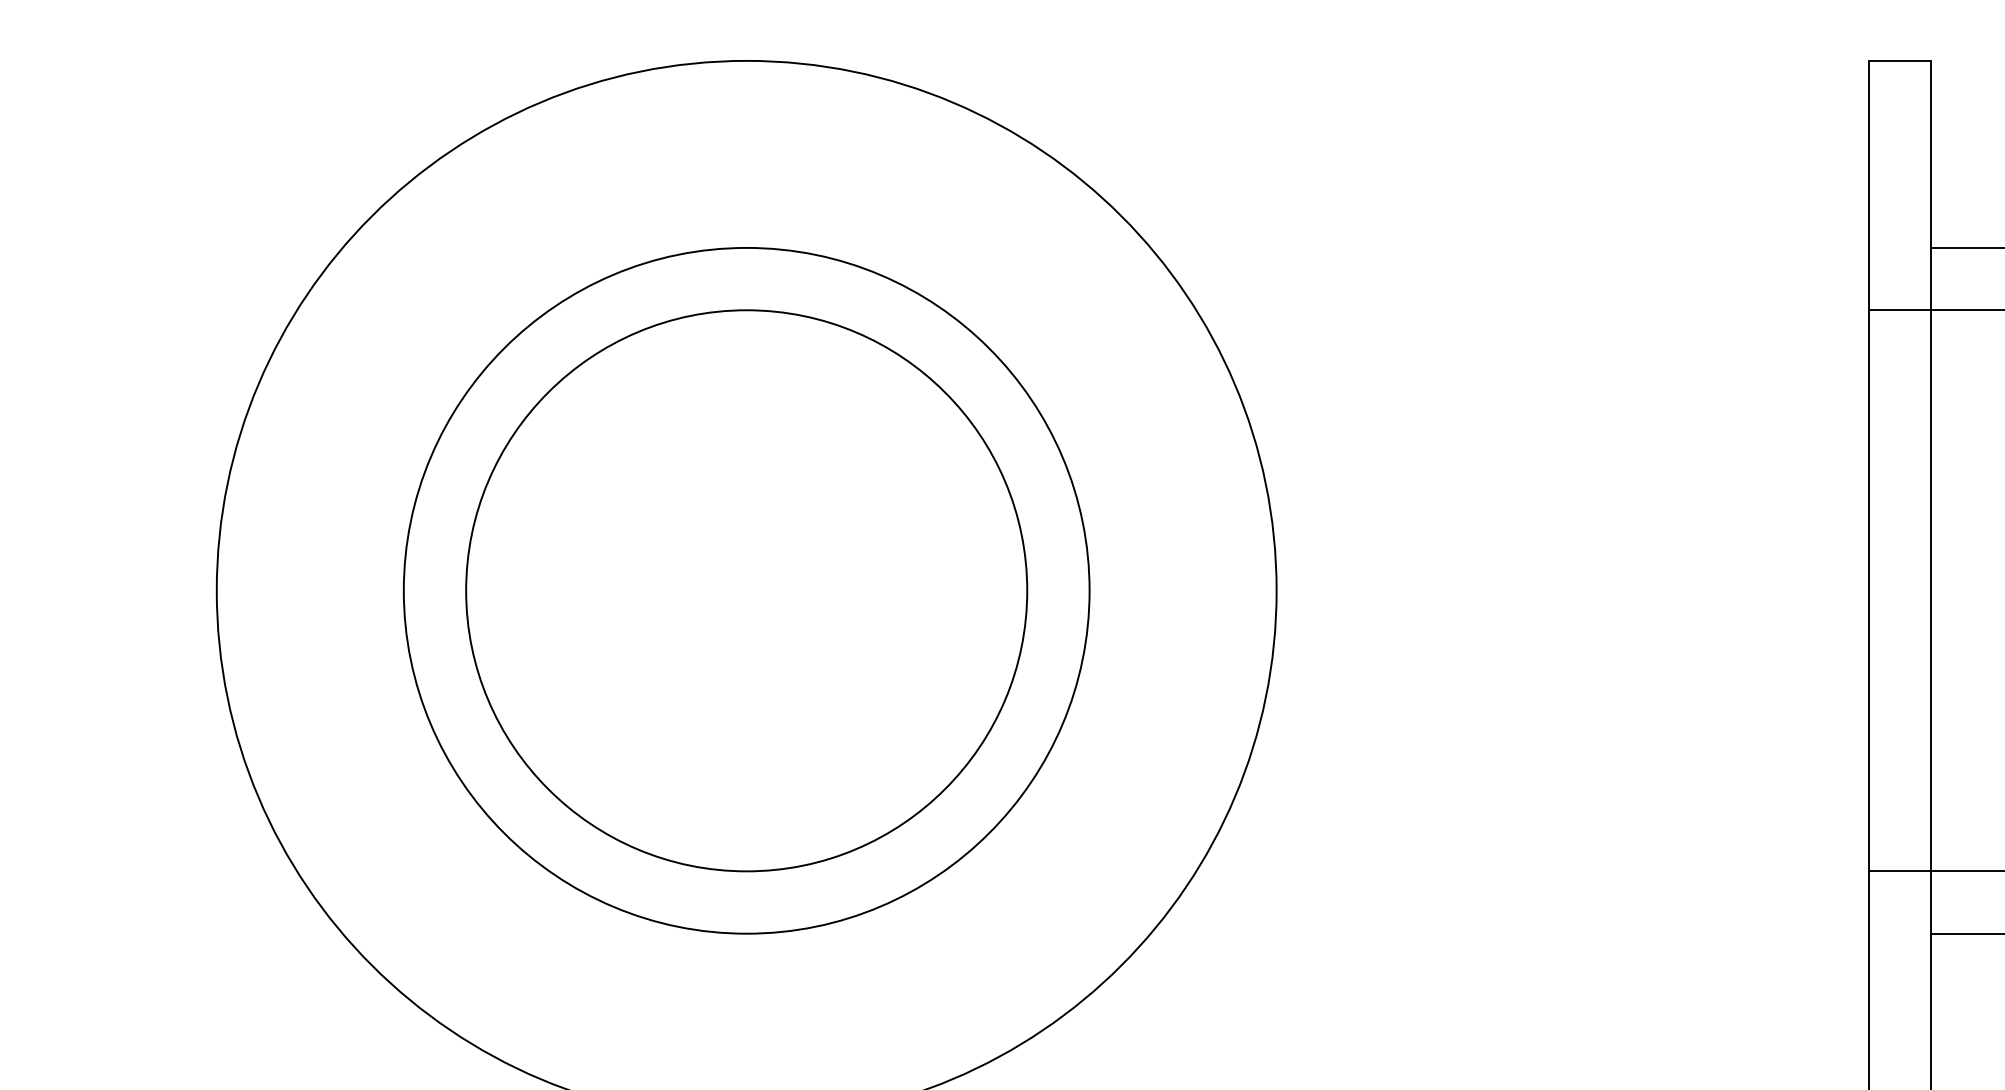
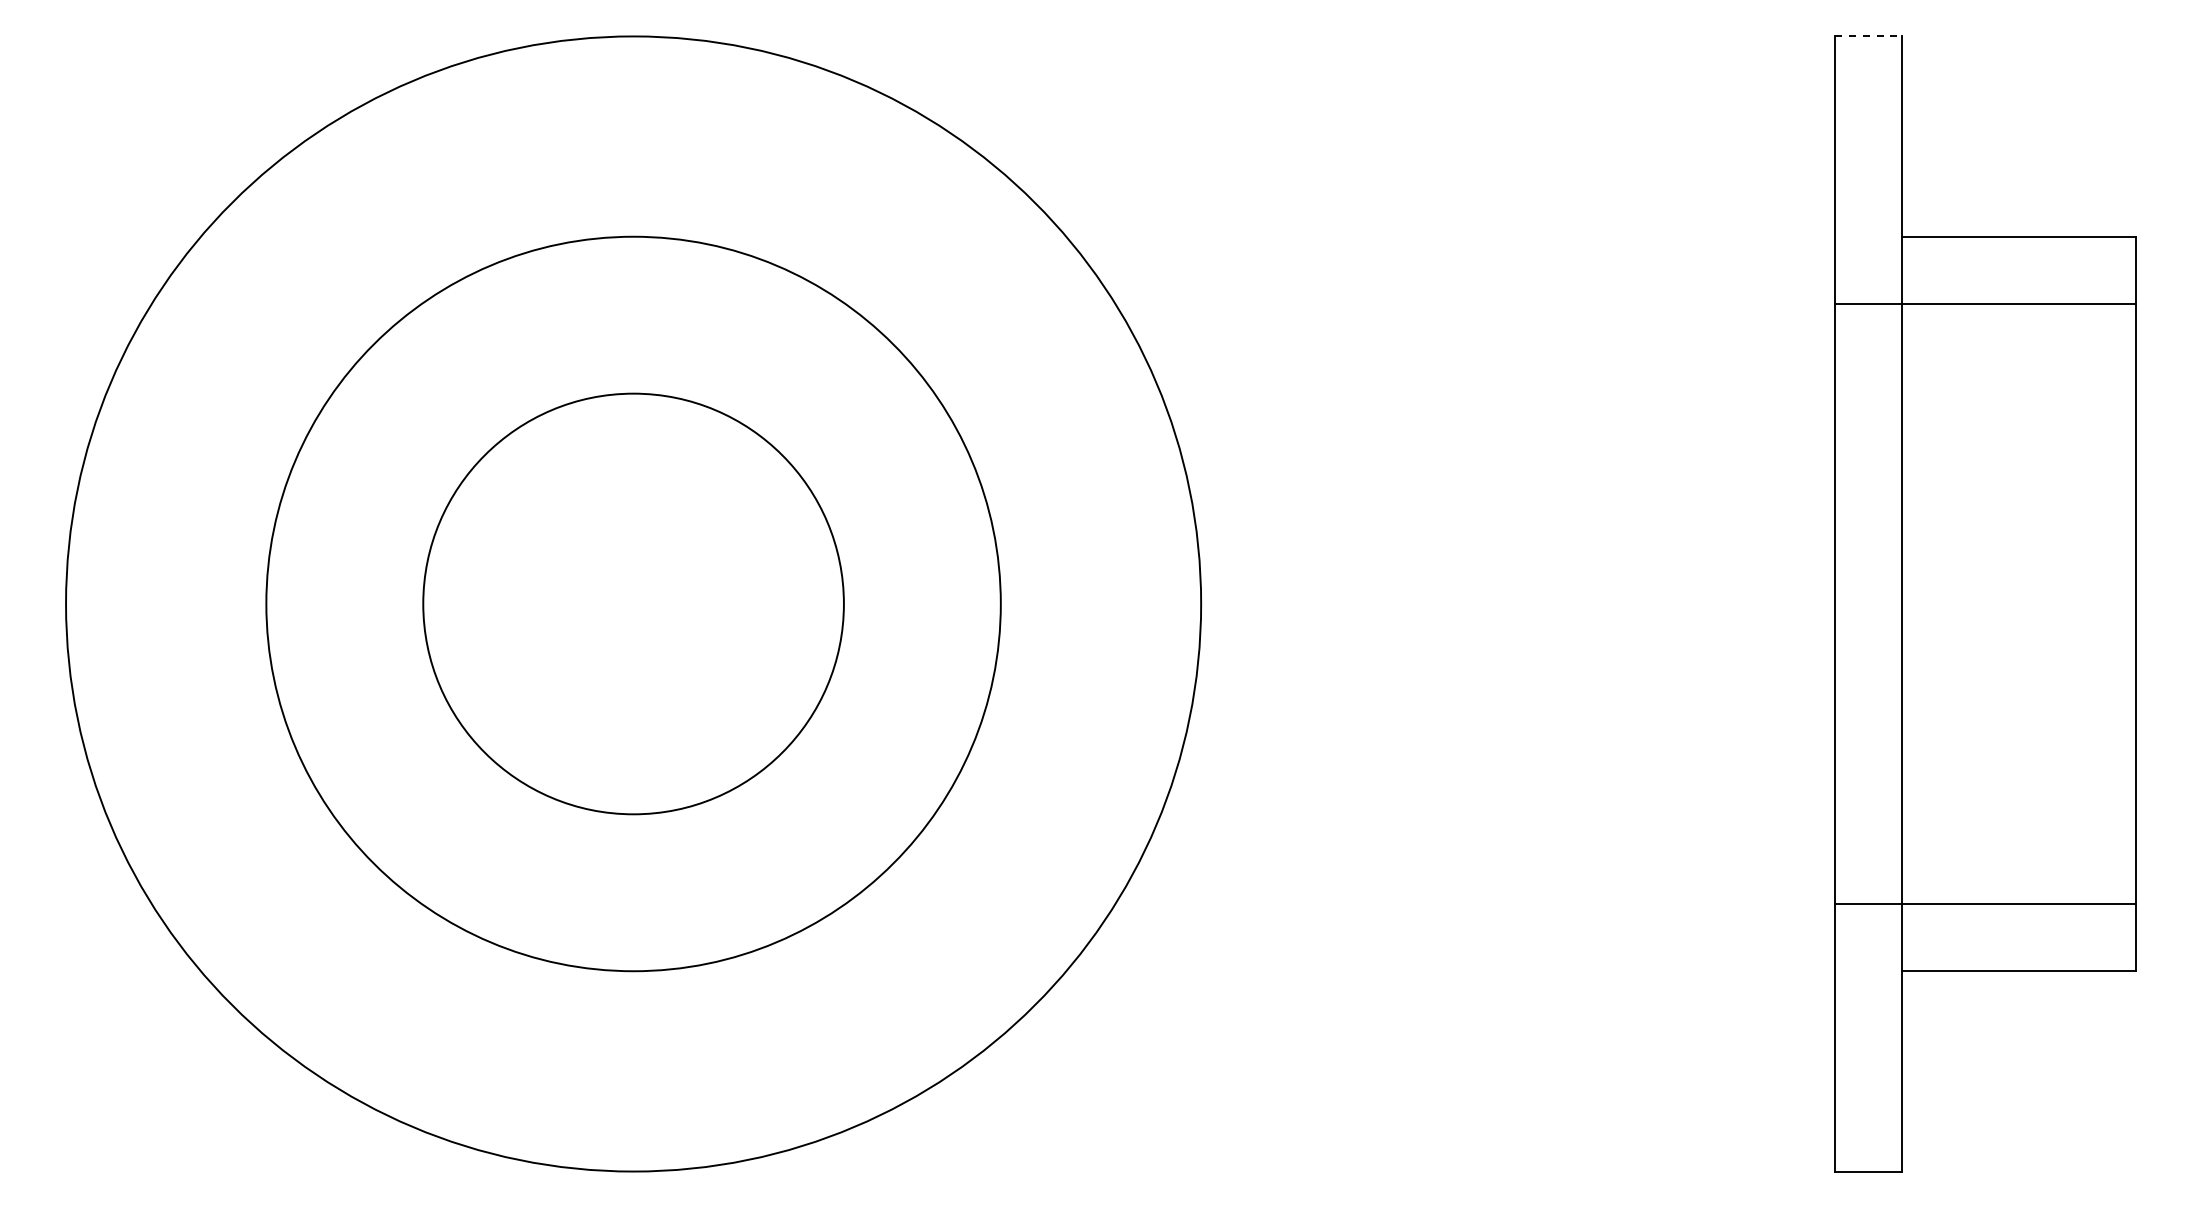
line: (1900, 60) -> (1869, 36), solid -> dashed
circle: (746, 590) -> (633, 603), size x0.7

